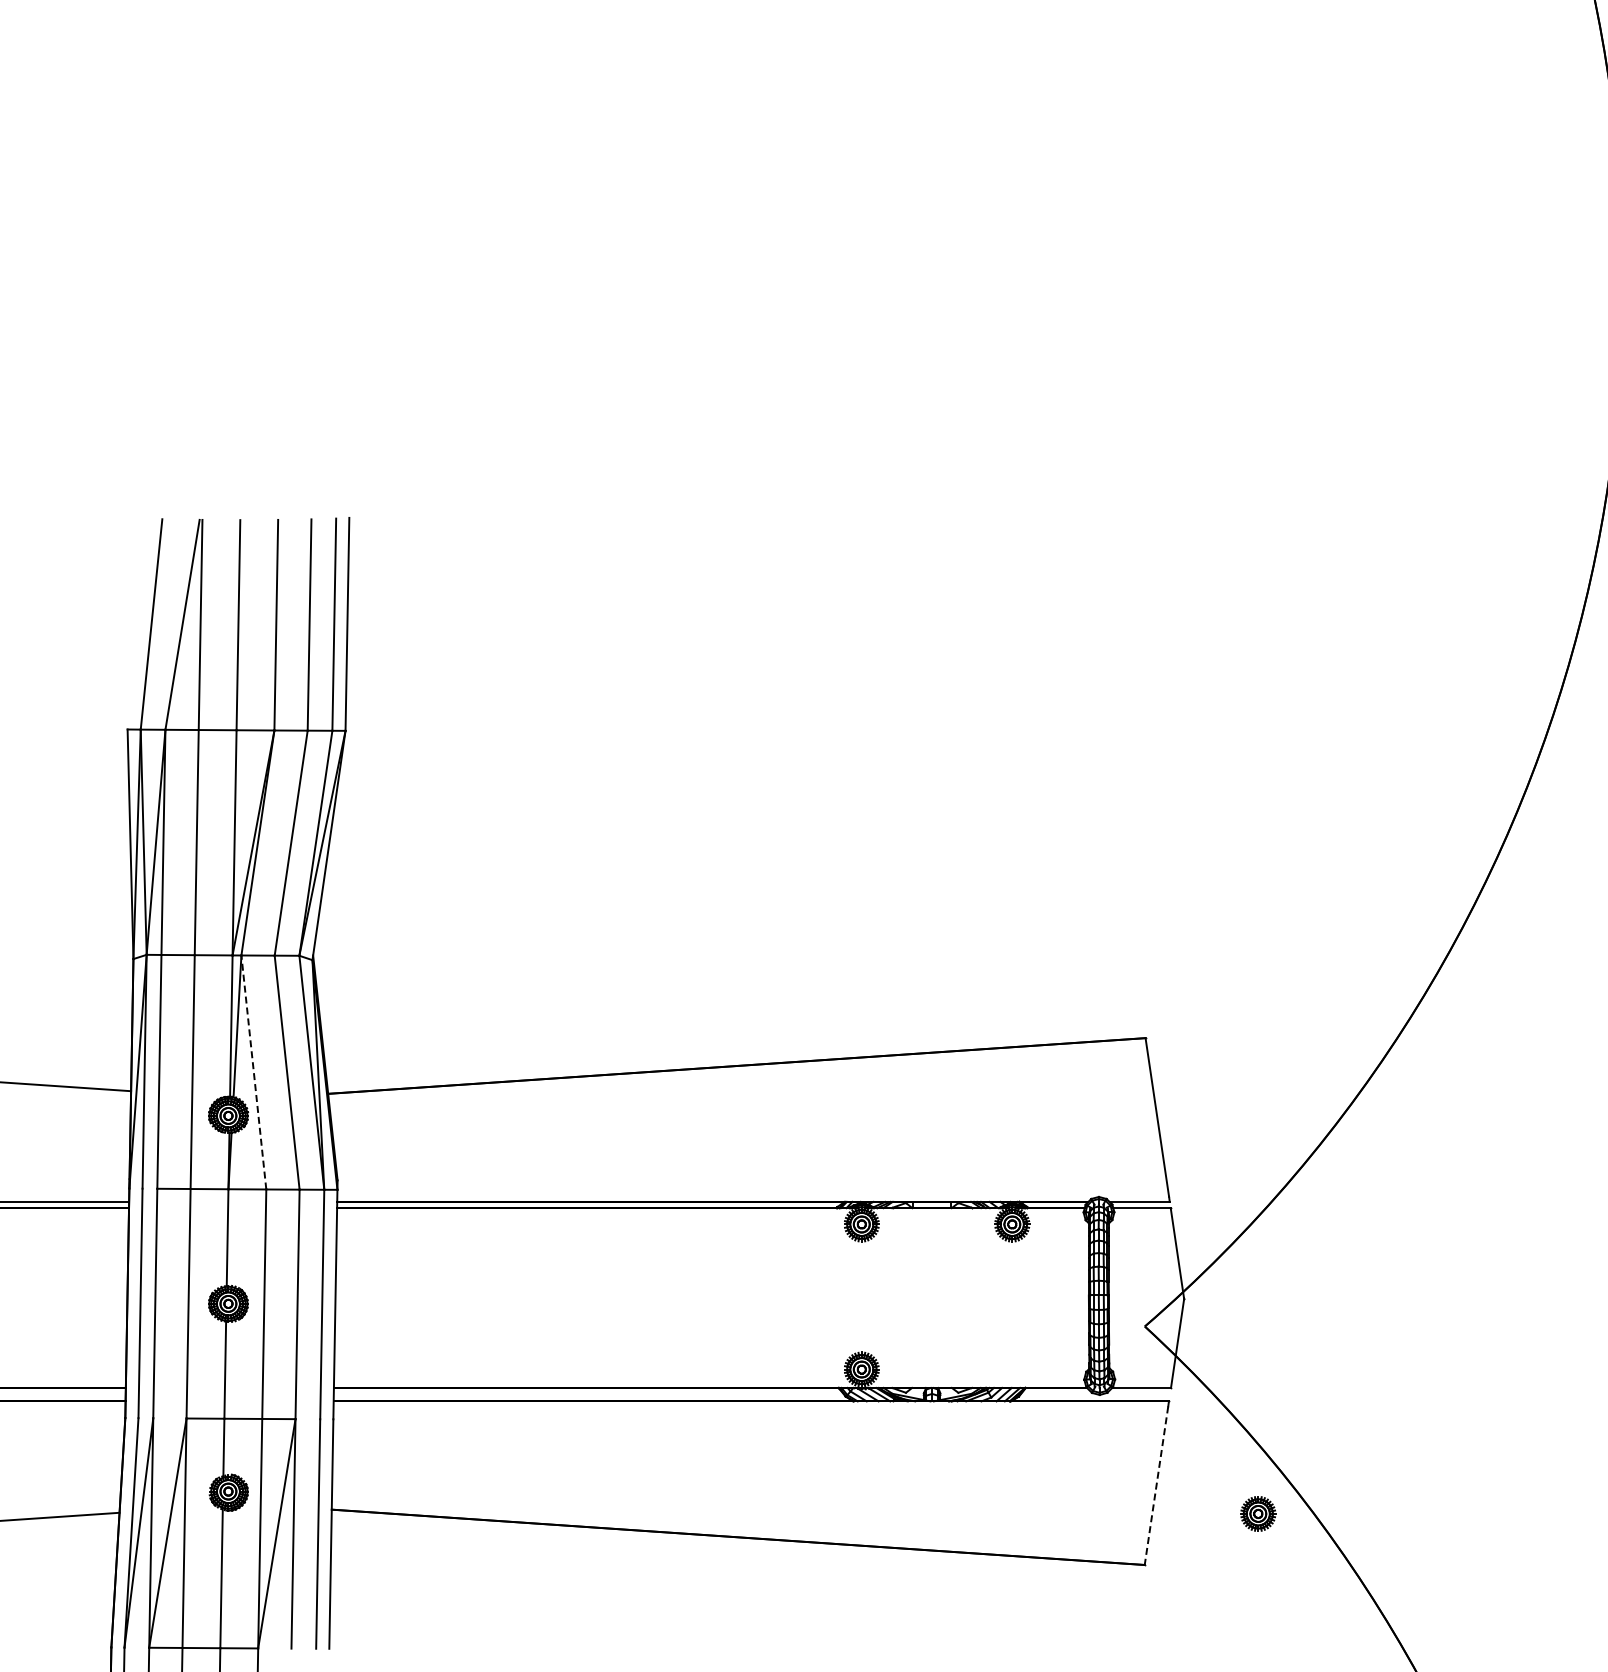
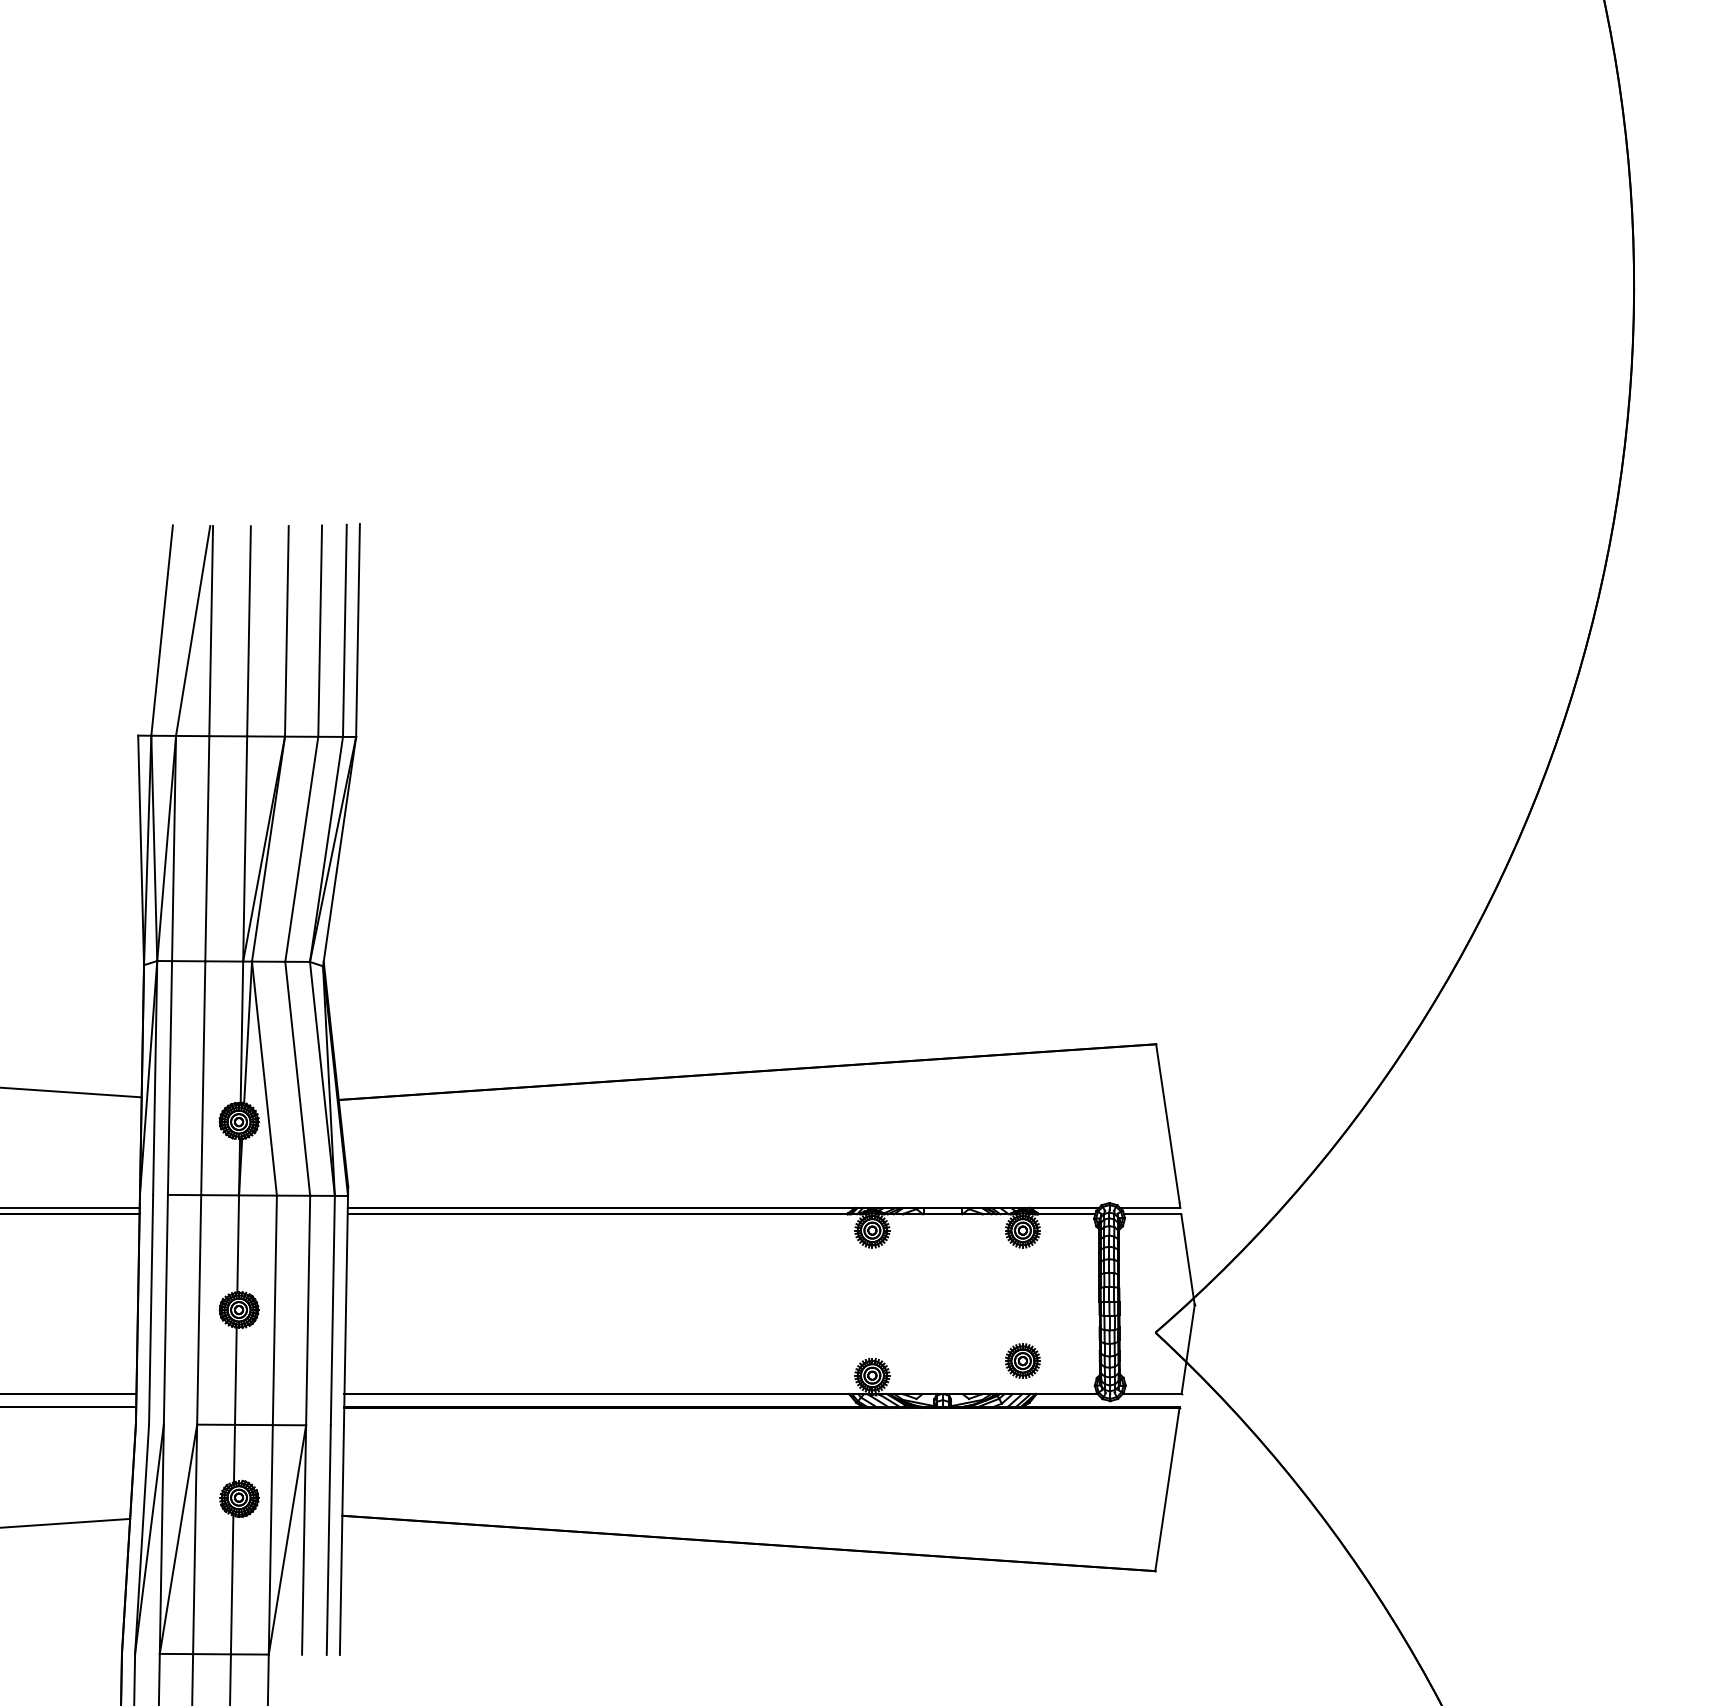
line: (253, 1072) -> (264, 1078), dashed -> solid
line: (1156, 1486) -> (1167, 1492), dashed -> solid
part: (1257, 1513) -> (1022, 1360), moved

